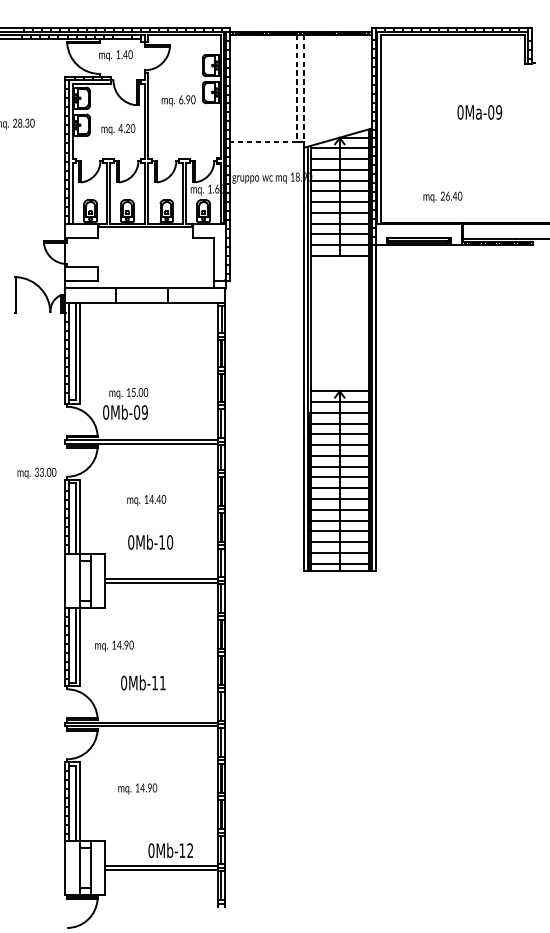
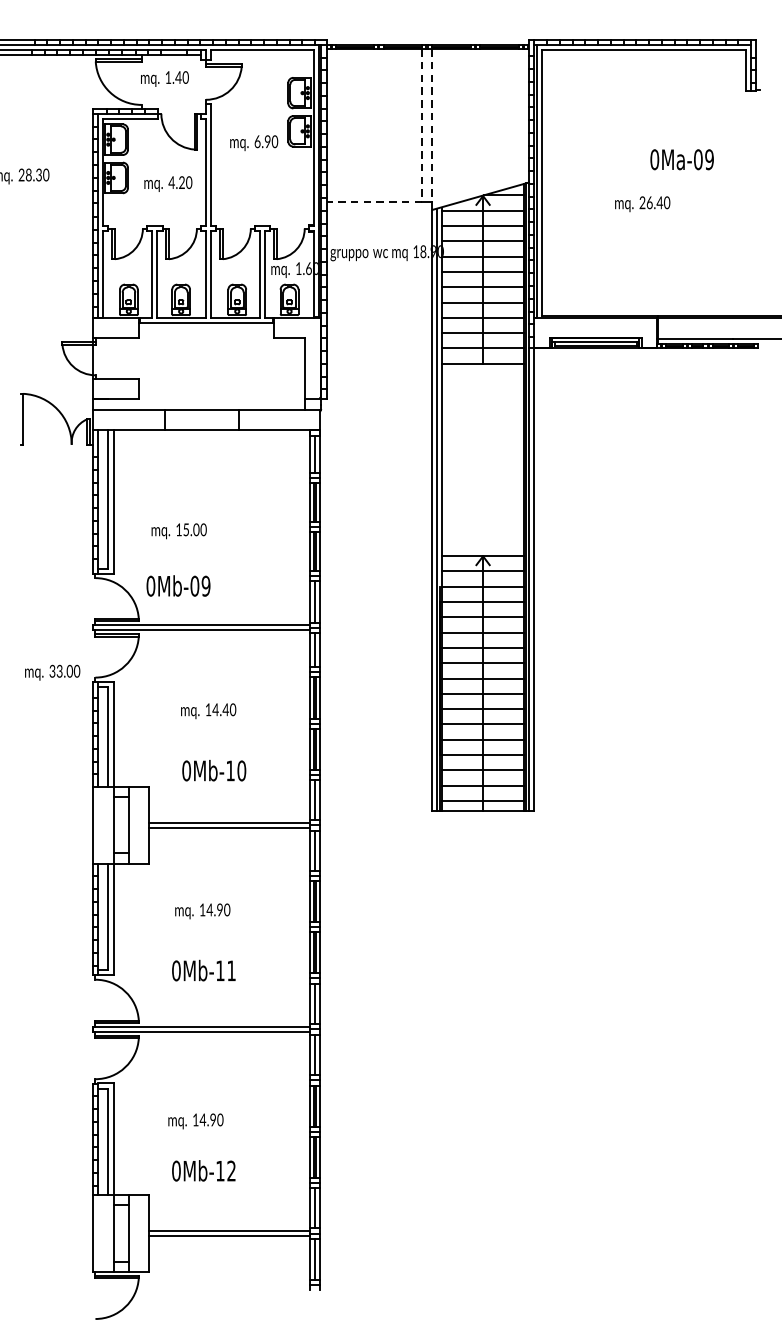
text: (442, 197) -> (642, 204), moved
text: (128, 393) -> (178, 531), moved
text: (114, 646) -> (202, 911), moved
text: (170, 850) -> (203, 1170), moved

